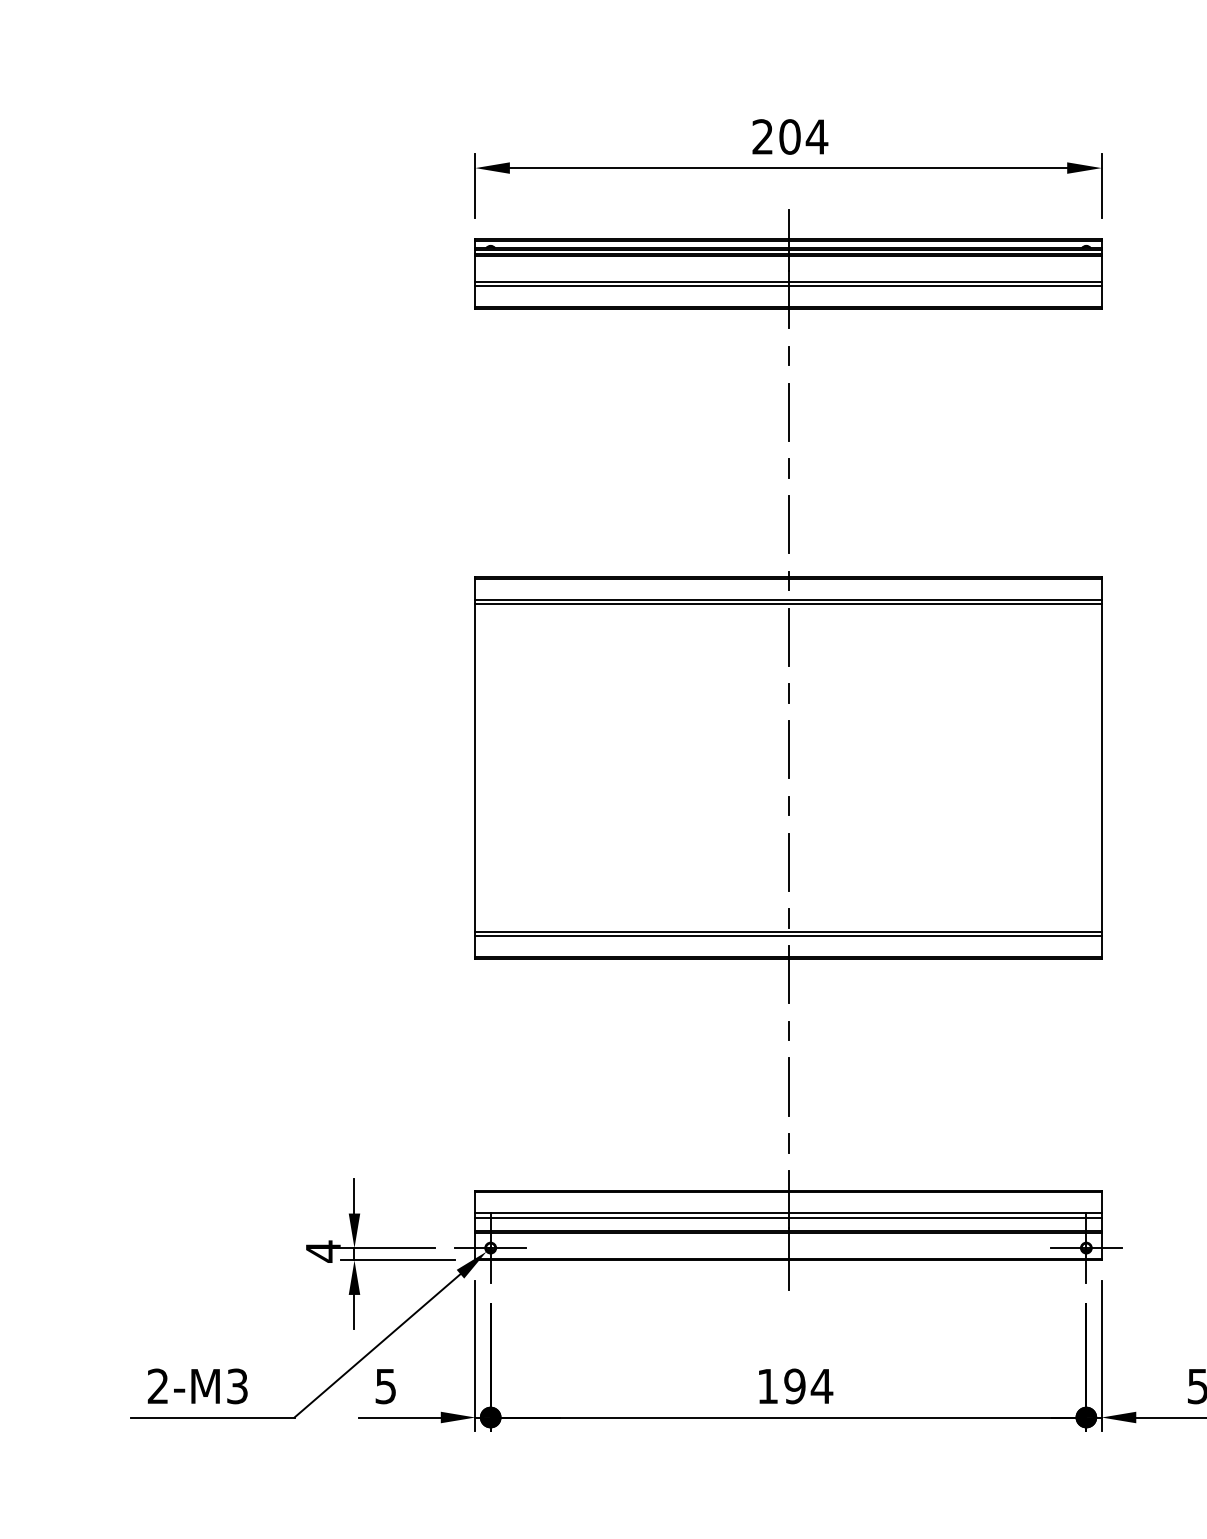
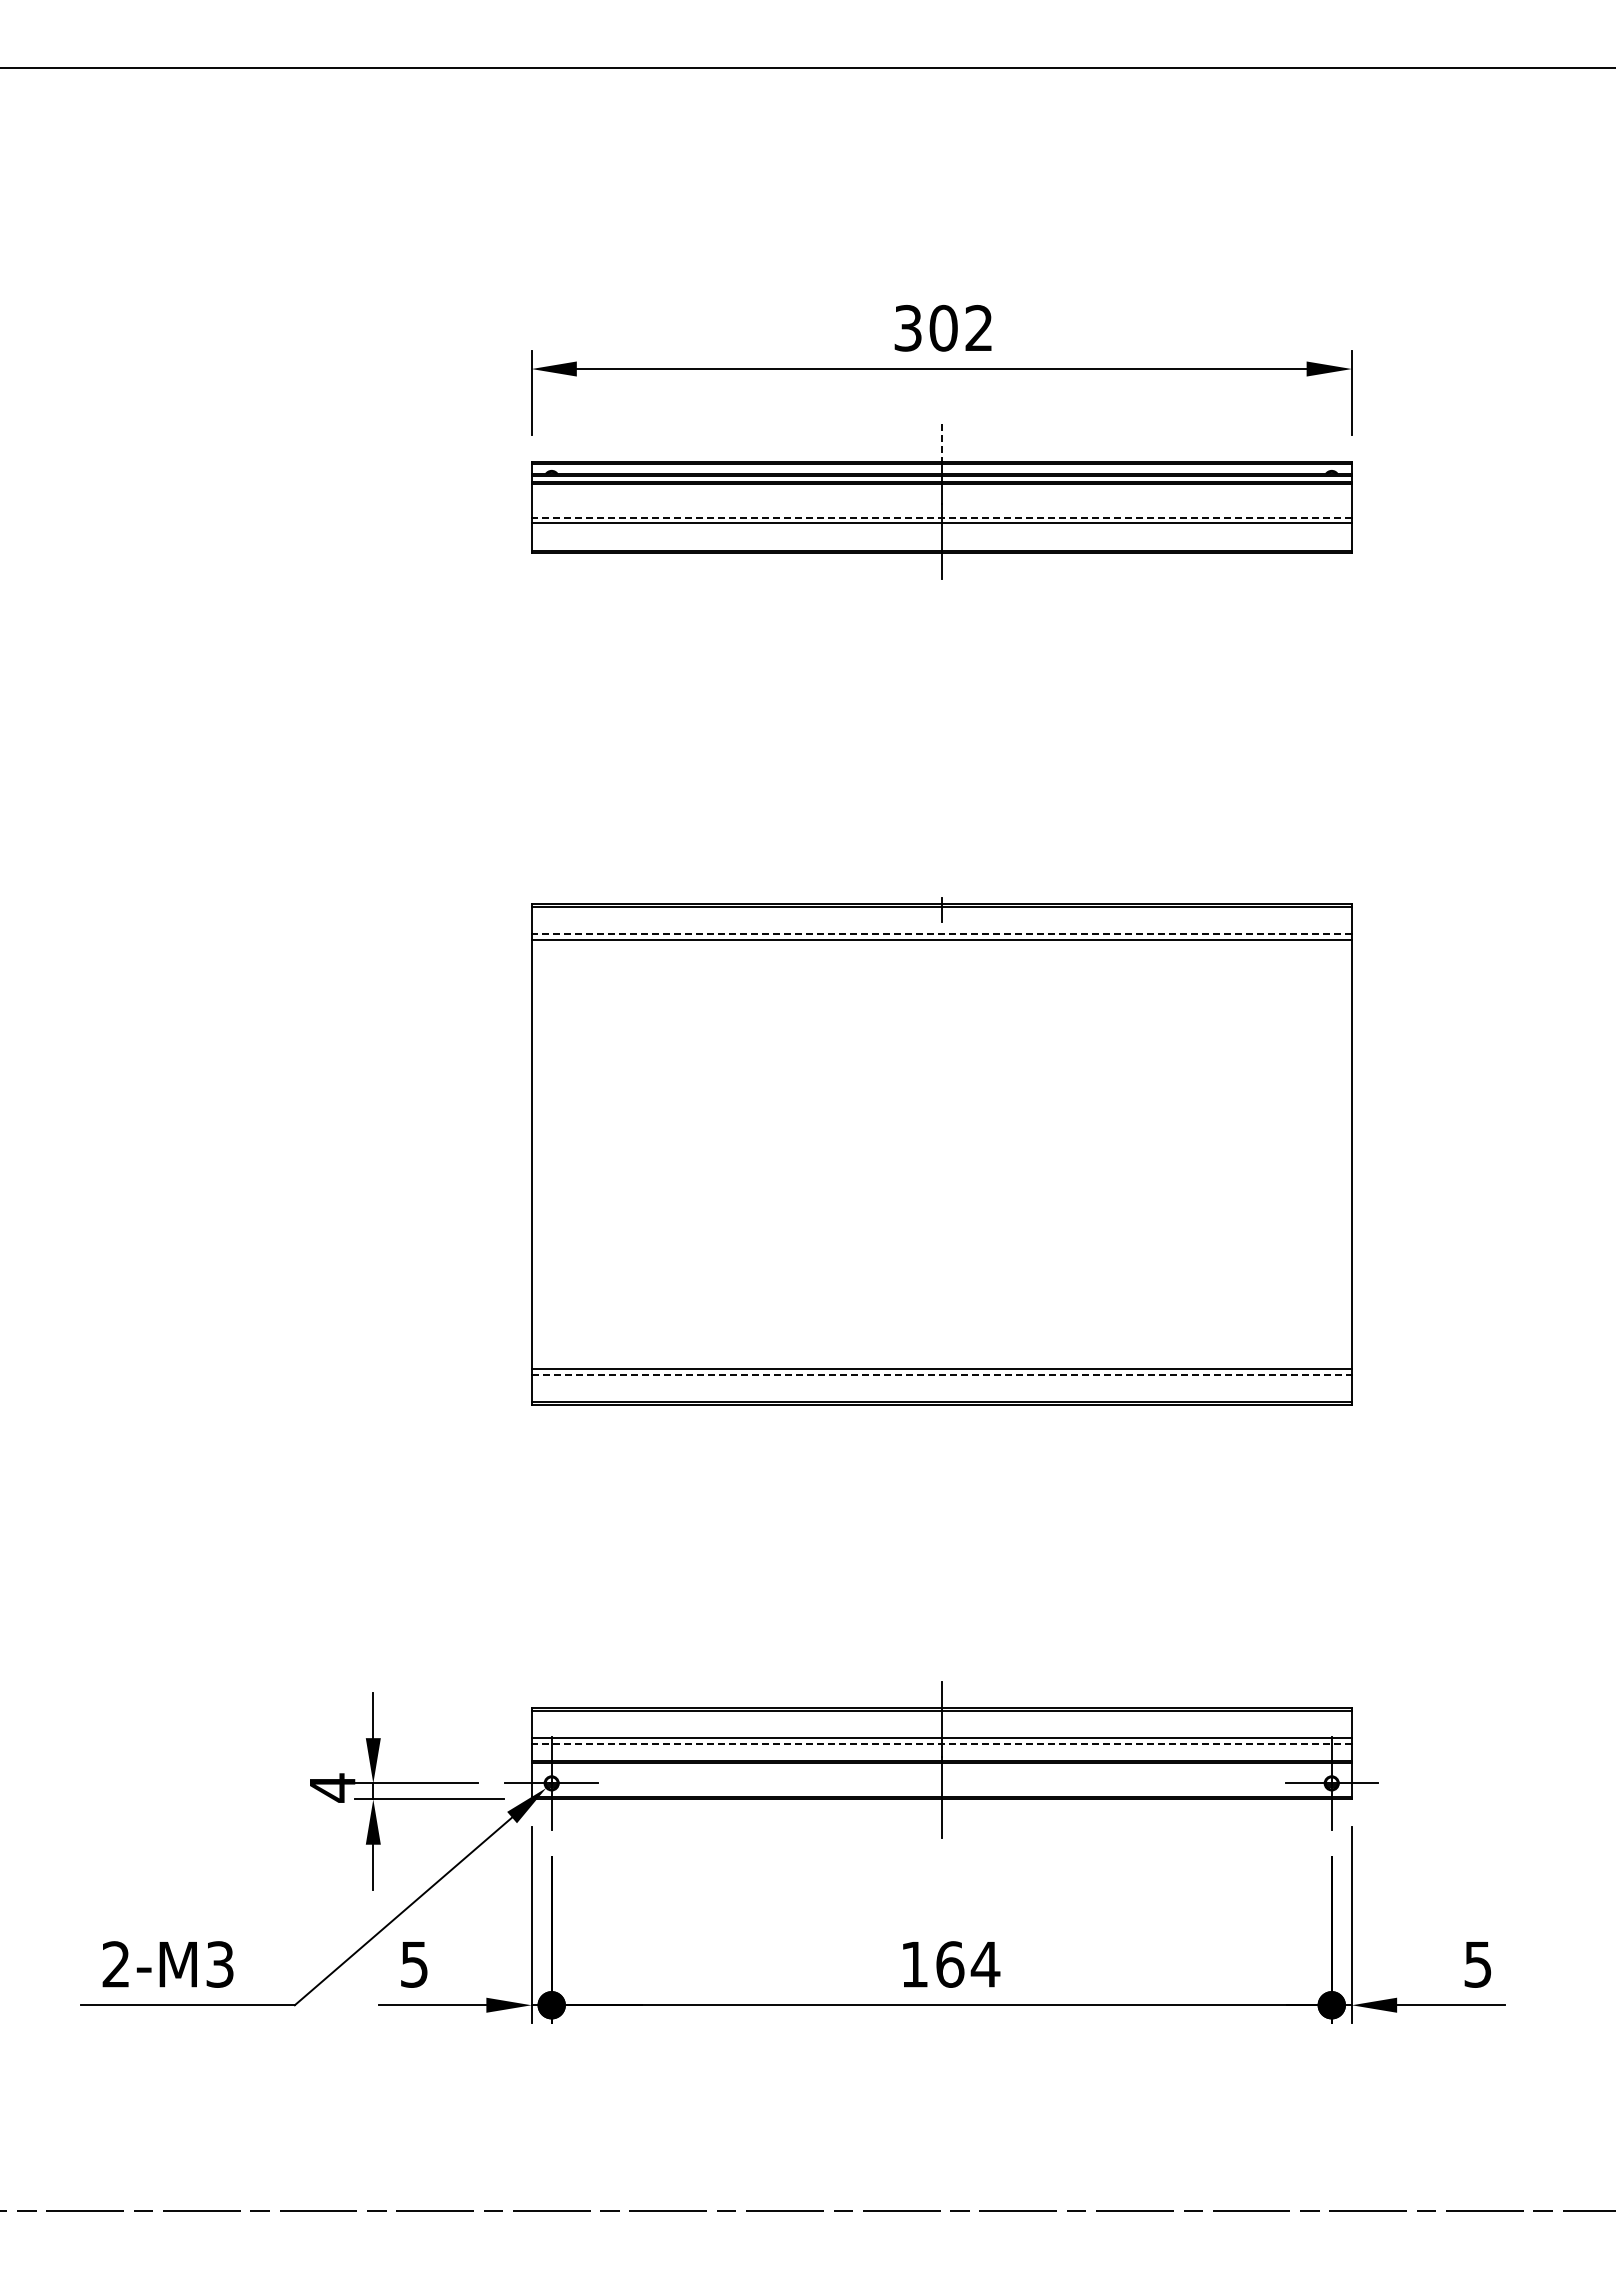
text: (789, 136) -> (943, 327), 204 -> 302
line: (788, 224) -> (941, 443), solid -> dashed
line: (788, 281) -> (941, 517), solid -> dashed
line: (788, 356) -> (941, 615), removed
line: (788, 412) -> (941, 688), removed
line: (788, 468) -> (941, 762), removed
line: (788, 525) -> (941, 836), removed
line: (788, 599) -> (941, 934), solid -> dashed
line: (788, 636) -> (941, 982), removed
line: (788, 693) -> (941, 1056), removed
line: (788, 749) -> (941, 1130), removed
line: (788, 806) -> (941, 1204), removed
line: (788, 861) -> (941, 1277), removed
line: (788, 918) -> (941, 1351), removed
line: (789, 935) -> (942, 1374), solid -> dashed
line: (788, 974) -> (941, 1424), removed
line: (788, 1030) -> (941, 1498), removed
line: (788, 1087) -> (941, 1572), removed
line: (788, 1143) -> (941, 1646), removed
line: (788, 1217) -> (941, 1743), solid -> dashed
text: (795, 1386) -> (950, 1964), 194 -> 164

